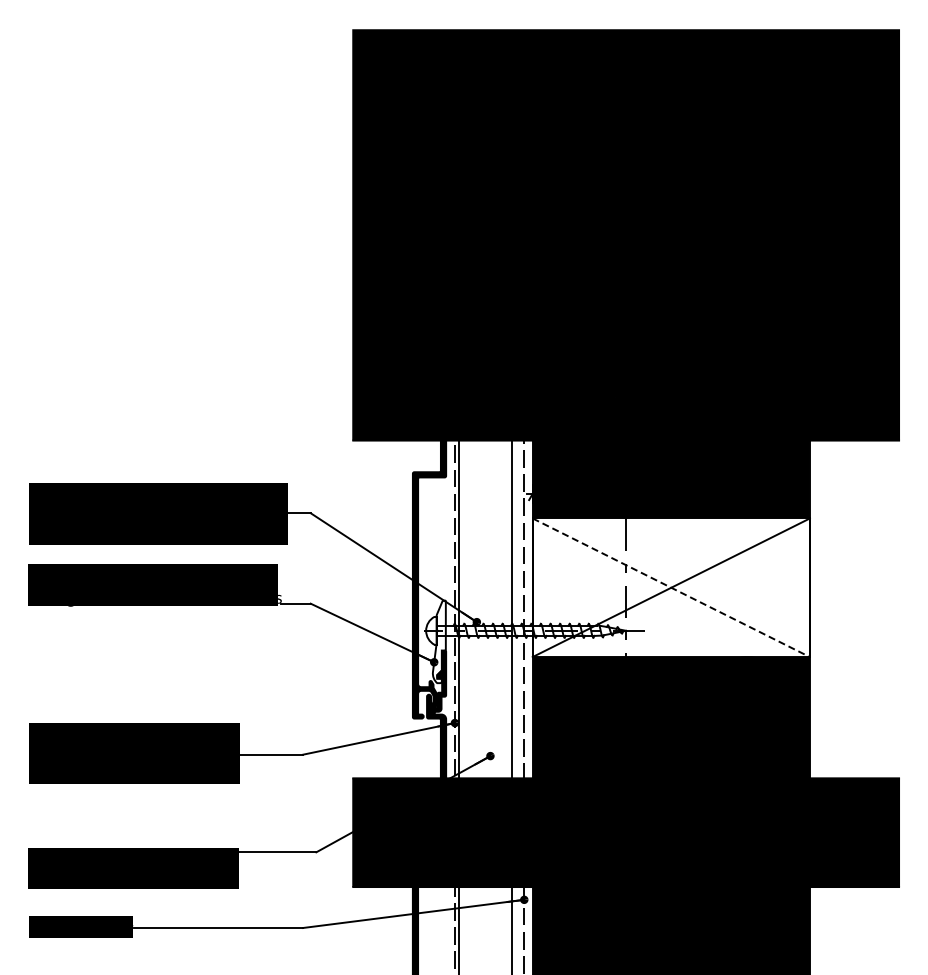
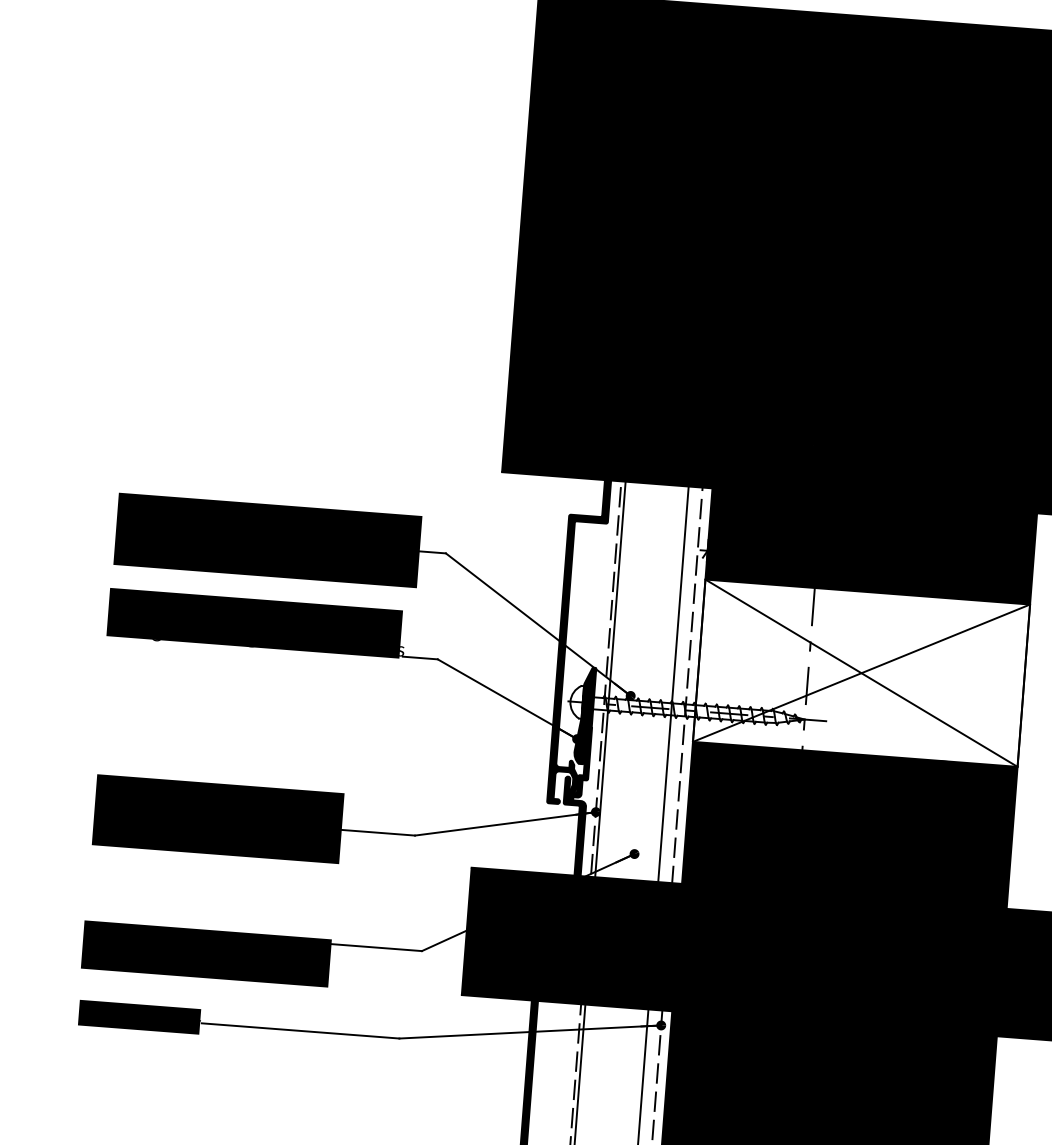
line: (671, 587) -> (861, 672), dashed -> solid
fill: (438, 641) -> (584, 715), added

